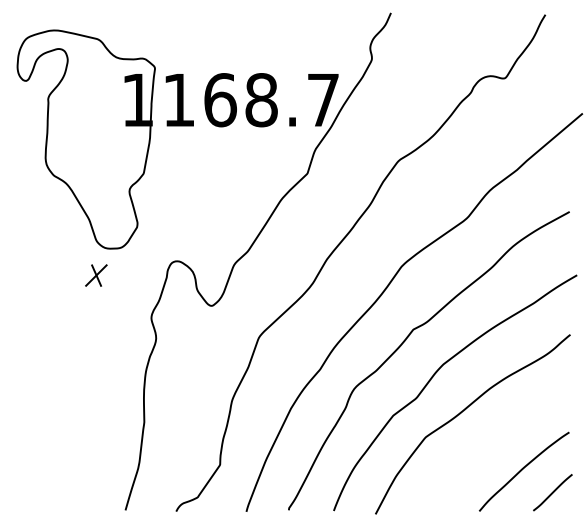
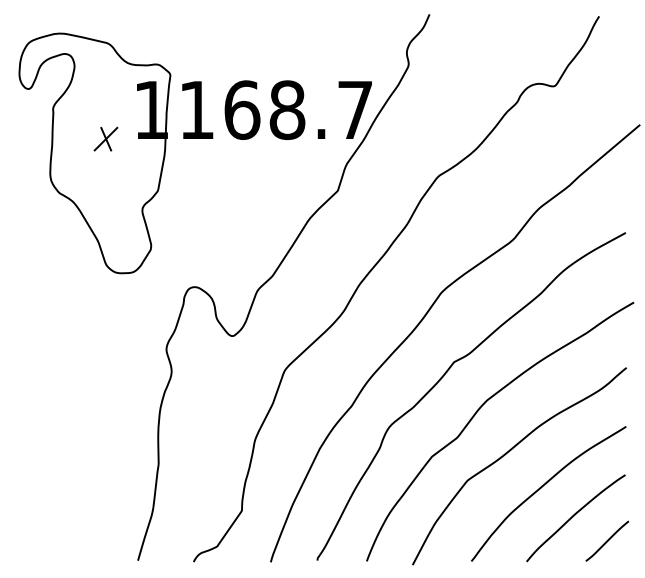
part: (96, 275) -> (106, 139), moved
curve: (494, 443) -> (543, 487), added

